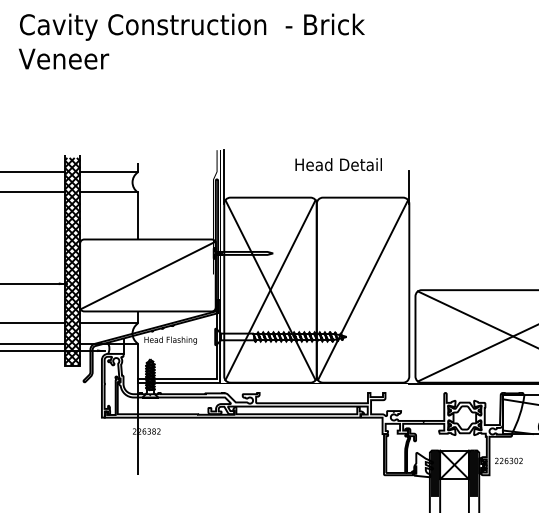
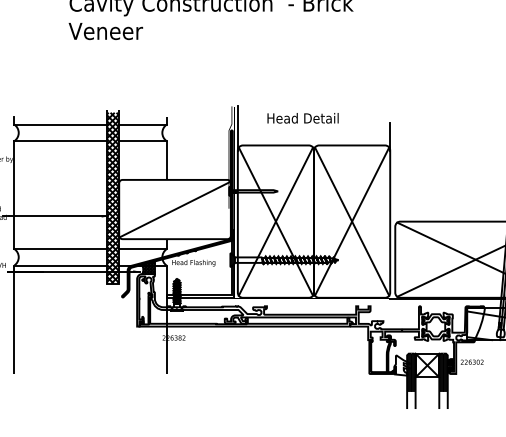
text: (338, 164) -> (302, 118), moved
line: (363, 290) -> (352, 221), added
hatch: (115, 345) -> (148, 267), added

